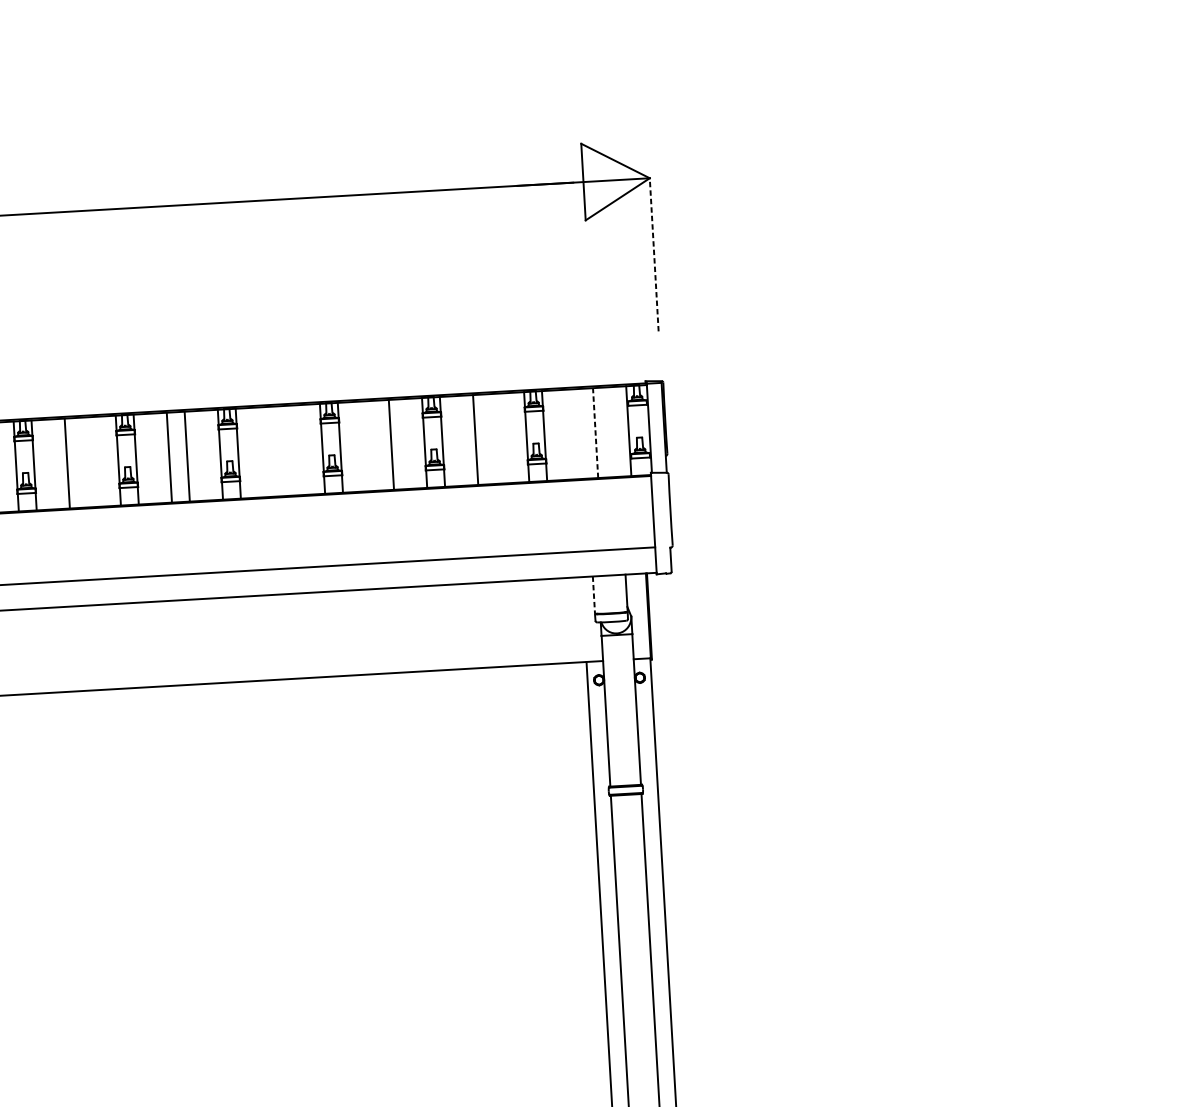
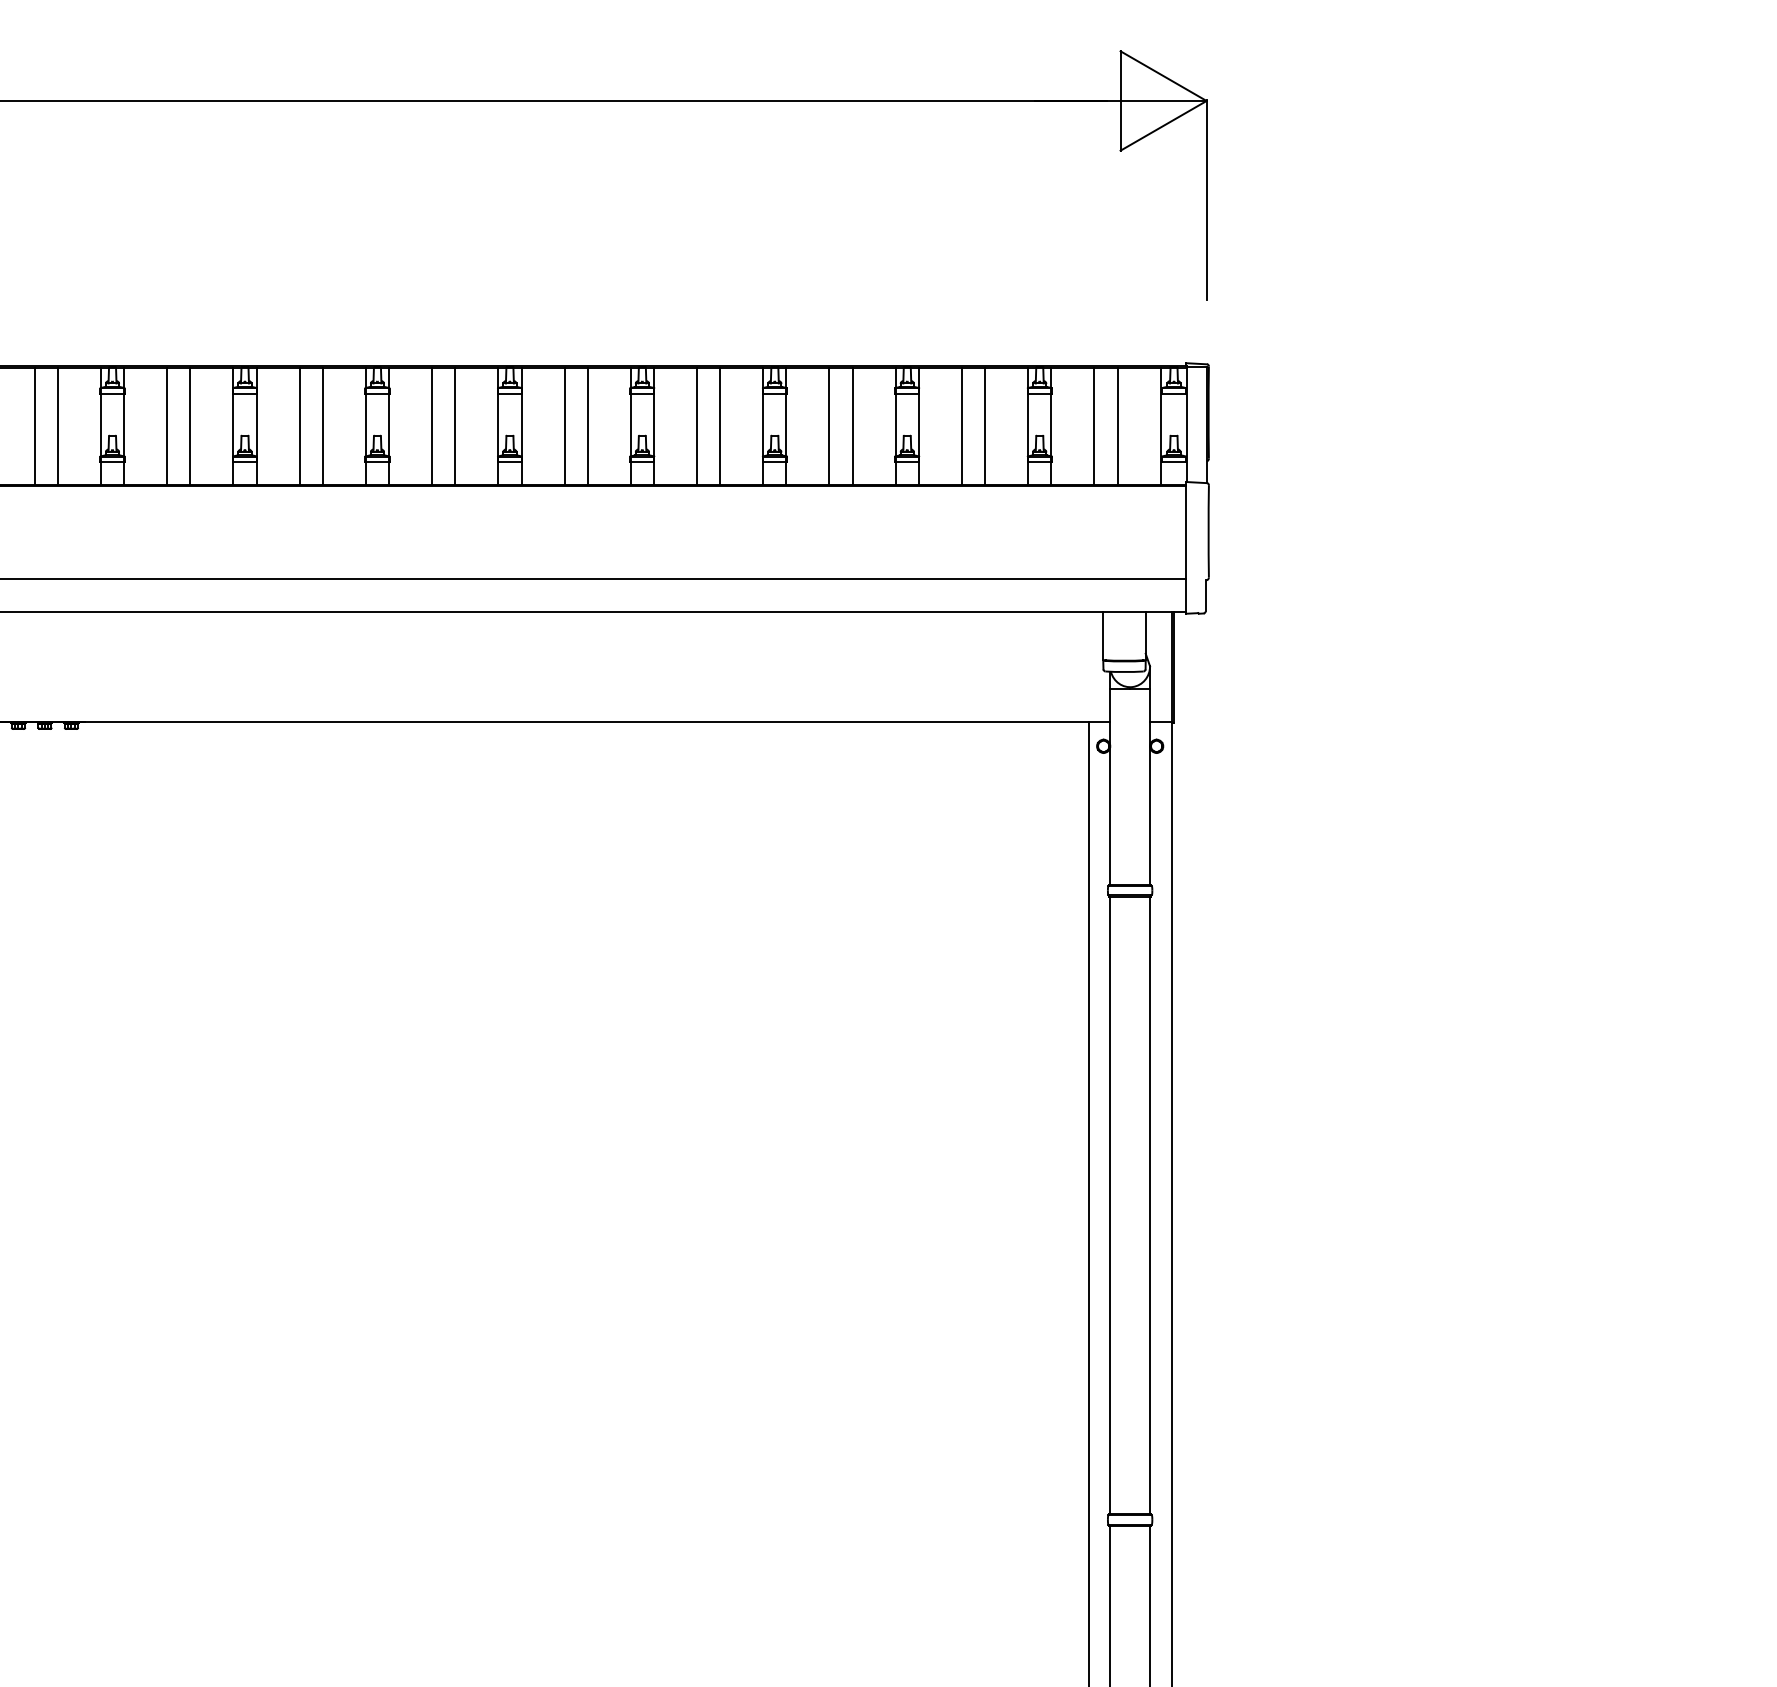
line: (654, 254) -> (1206, 200), dashed -> solid
line: (595, 433) -> (1117, 426), dashed -> solid
line: (577, 434) -> (1094, 426), added
line: (493, 438) -> (985, 426), added
line: (373, 445) -> (829, 426), added
line: (289, 450) -> (720, 426), added
line: (271, 451) -> (697, 426), added
line: (85, 462) -> (455, 426), added
line: (594, 595) -> (1103, 636), dashed -> solid

